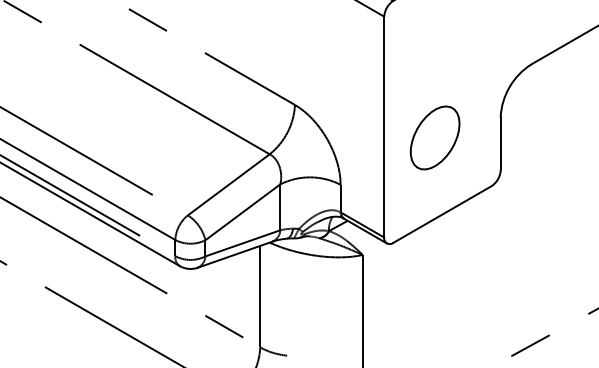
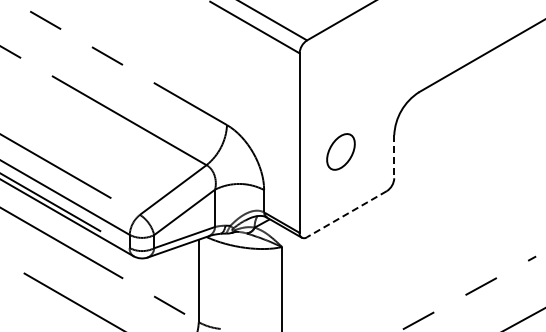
part: (434, 137) -> (340, 151), size x0.7
line: (500, 143) -> (394, 156), solid -> dashed
line: (441, 214) -> (346, 214), solid -> dashed

